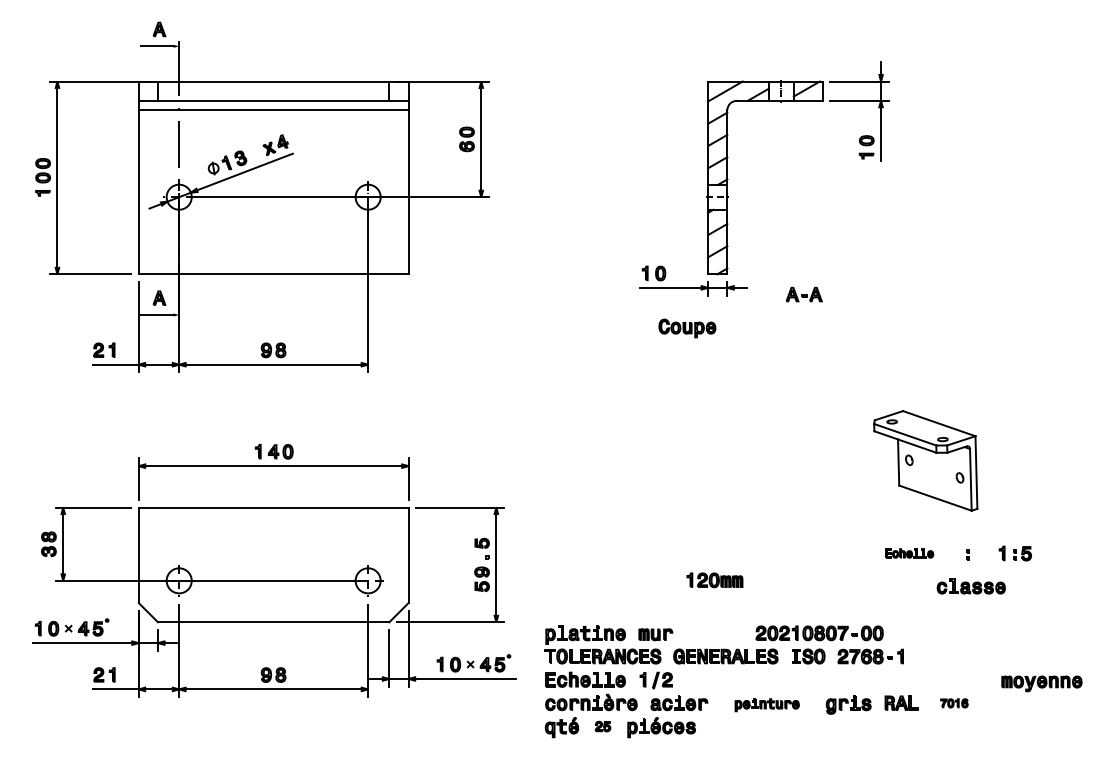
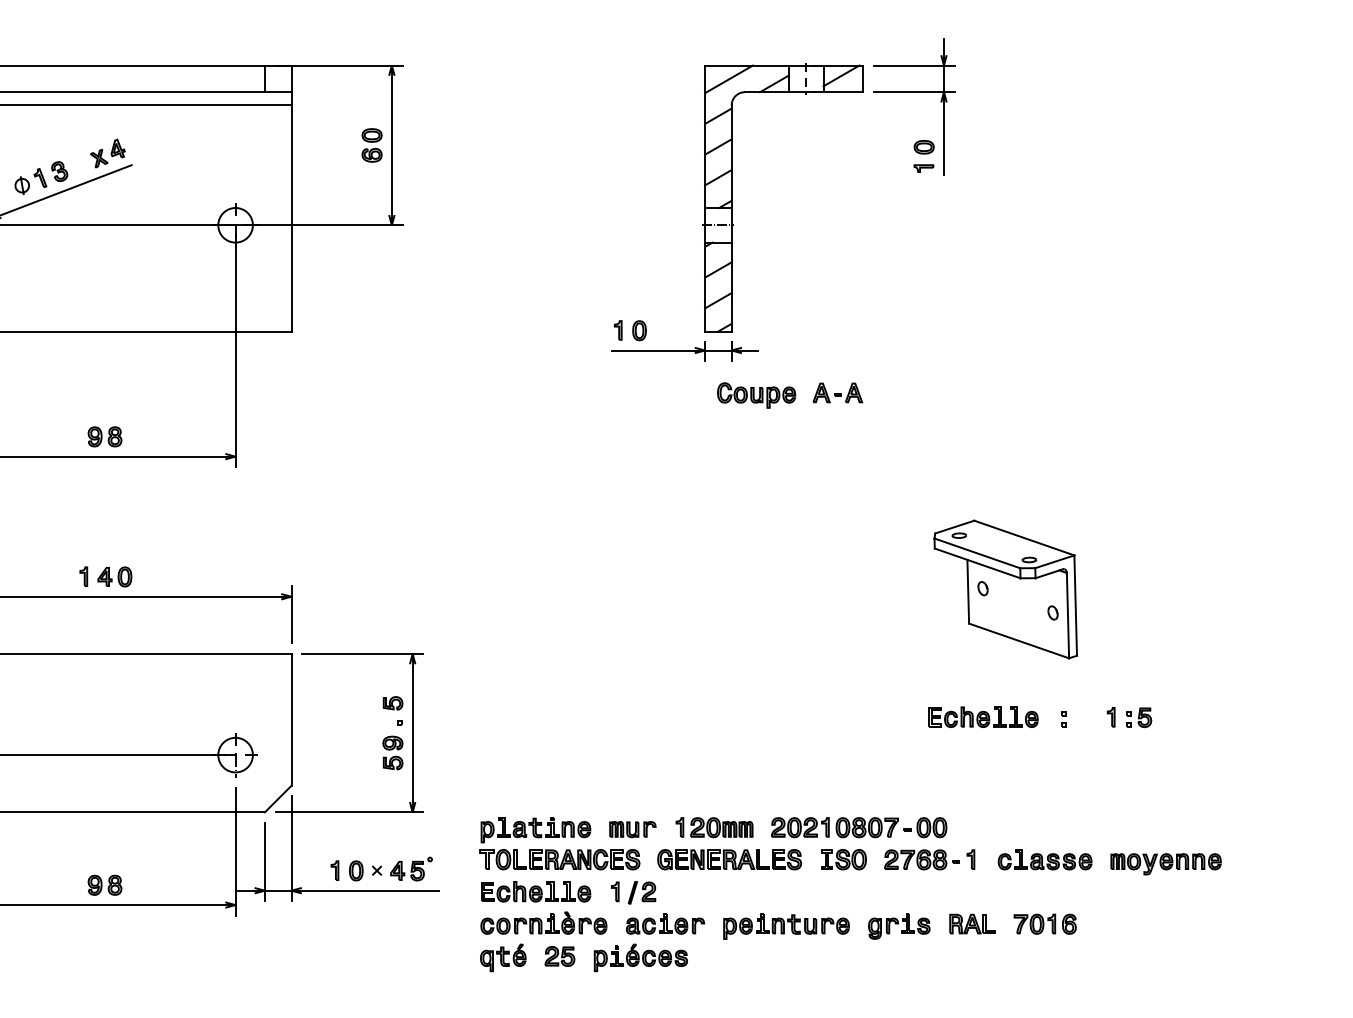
part: (803, 294) -> (836, 392), moved
part: (687, 328) -> (756, 395), moved
part: (909, 553) -> (983, 717), size x1.67
part: (714, 580) -> (713, 827), moved
part: (970, 586) -> (1044, 859), moved
part: (1041, 683) -> (1165, 863), moved
part: (954, 703) -> (1045, 924), size x1.67
part: (767, 704) -> (787, 925), size x1.43
part: (602, 726) -> (559, 956), size x1.43

